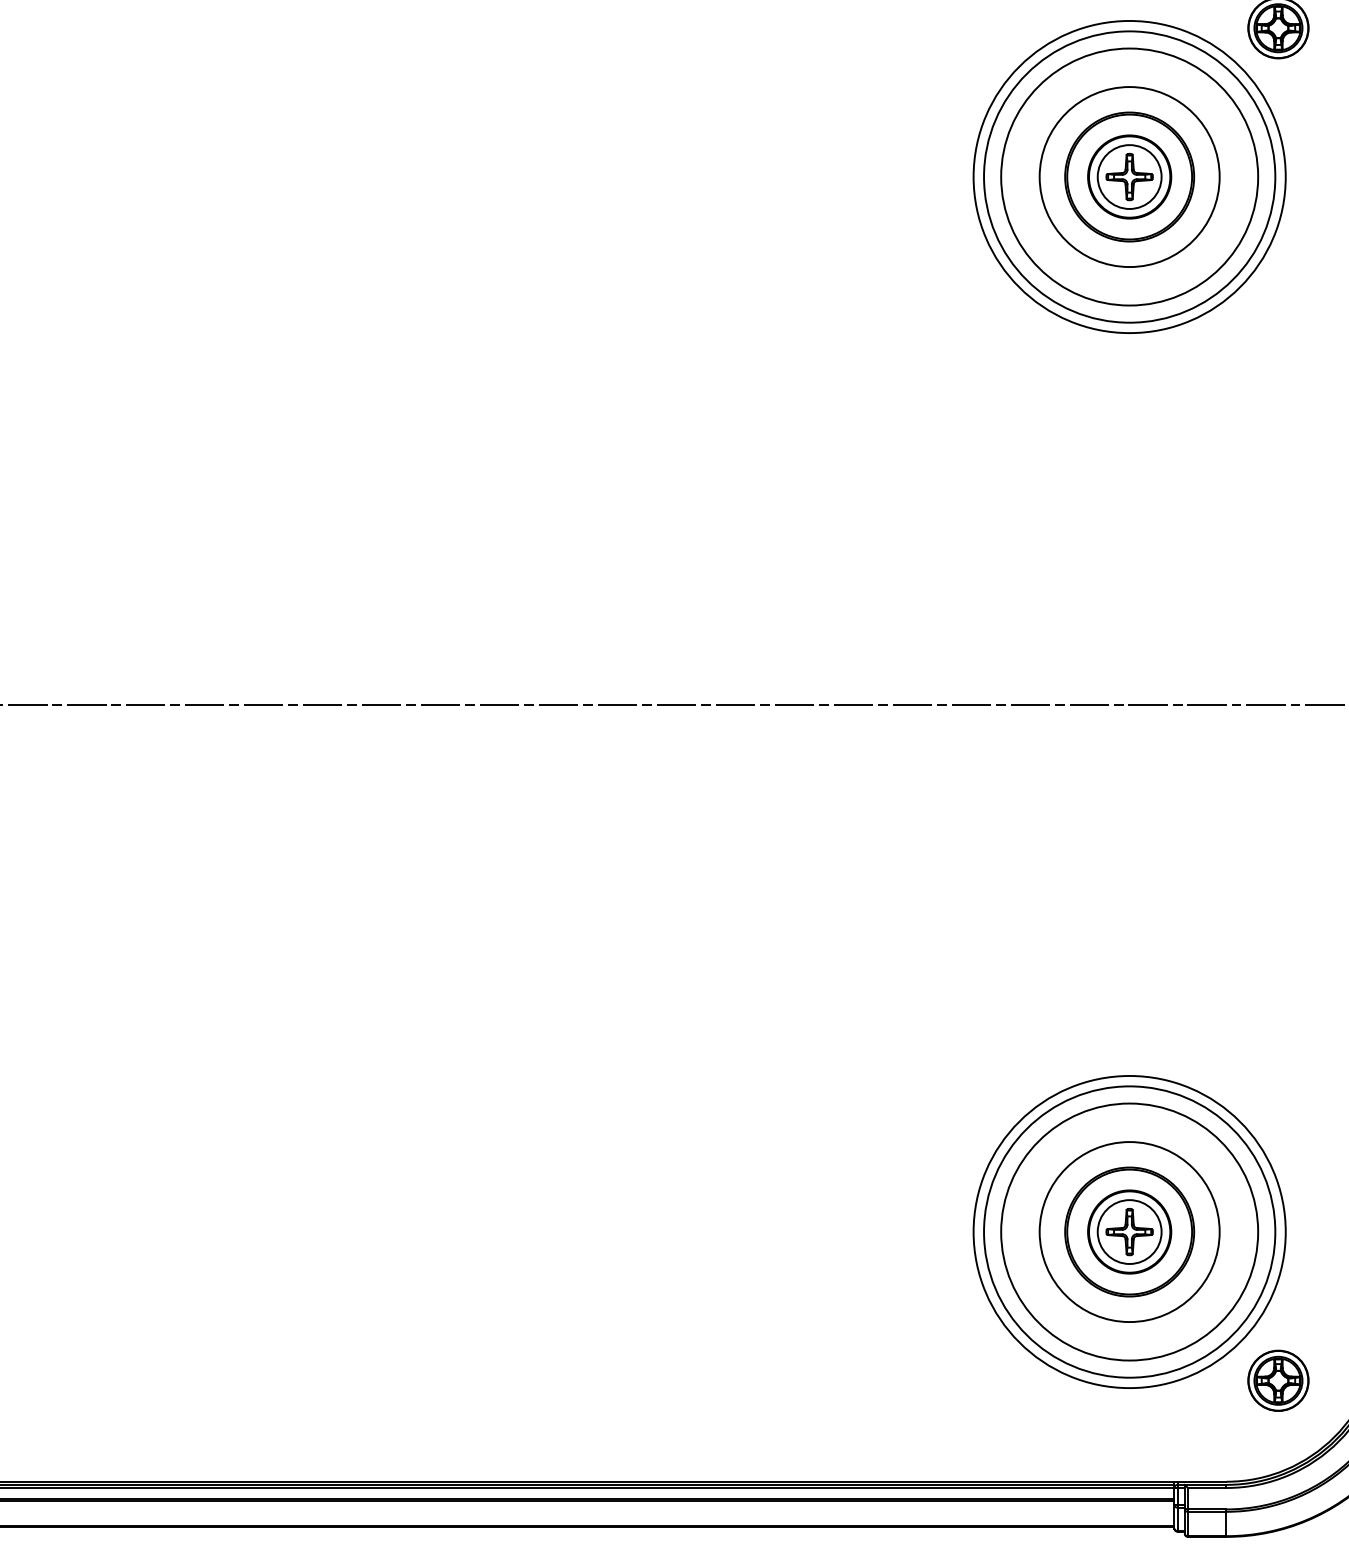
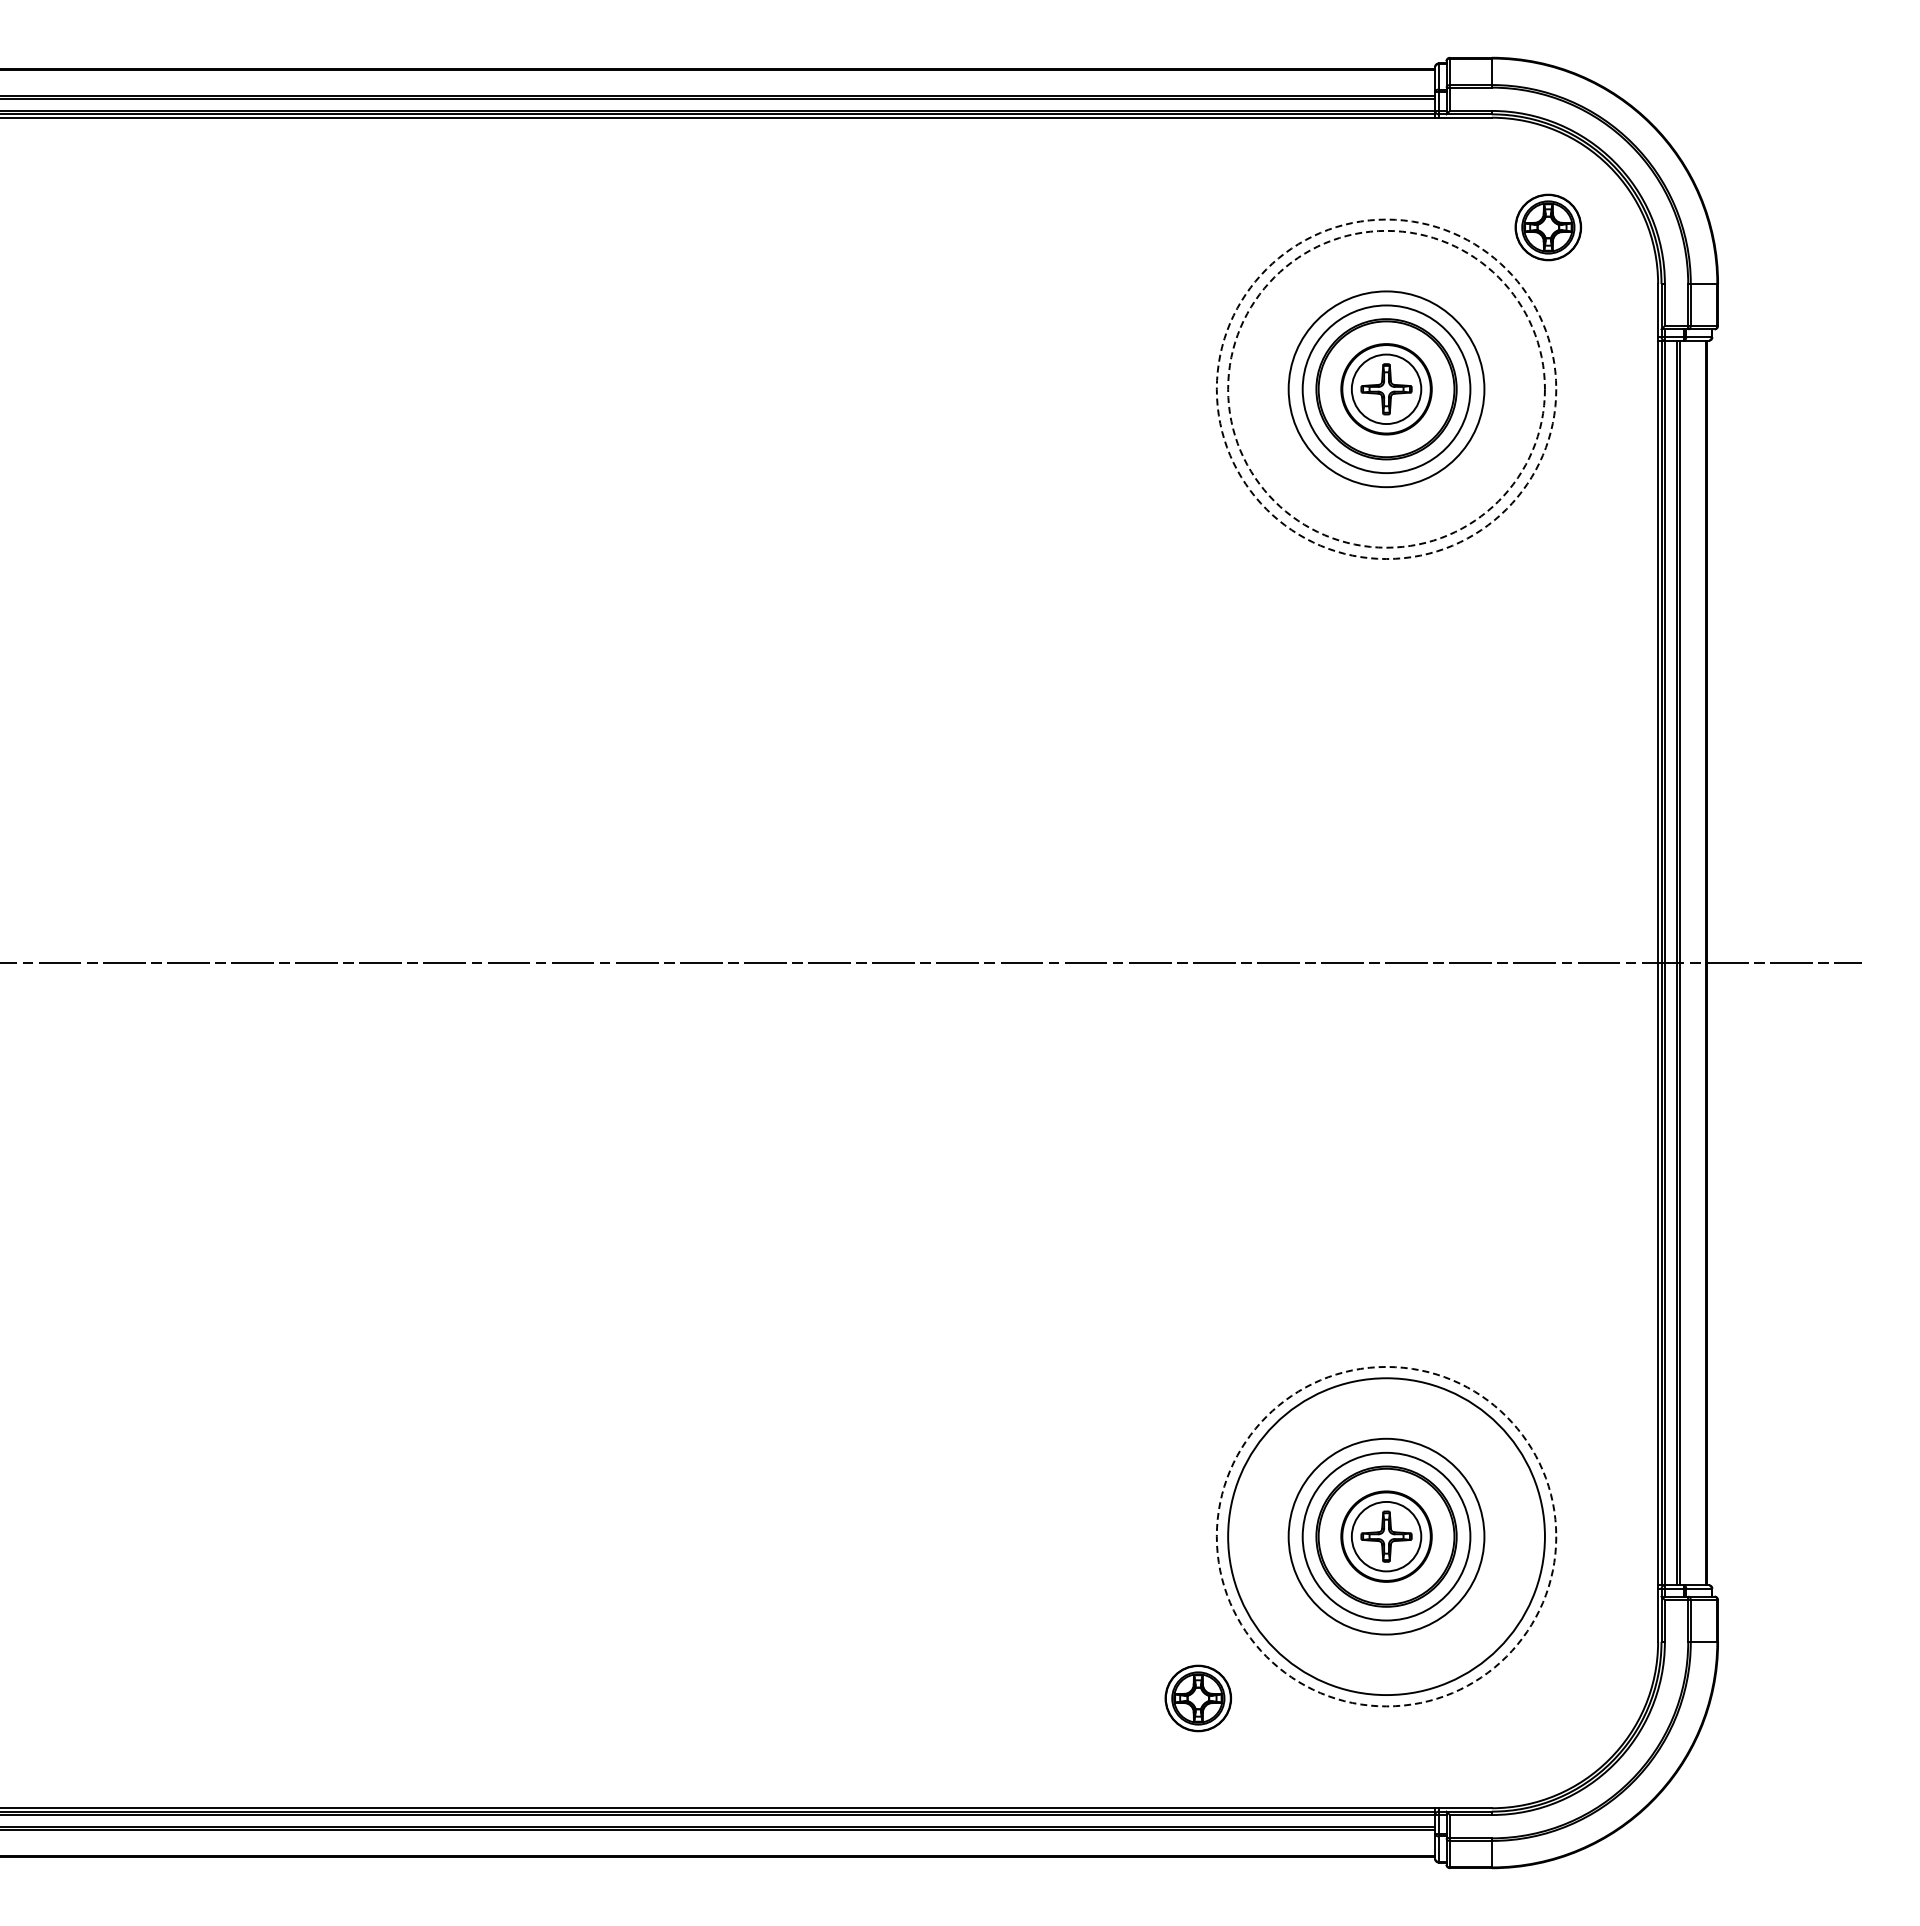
circle: (1129, 176) -> (1386, 388), solid -> dashed
circle: (1129, 177) -> (1386, 389), size x0.6
circle: (1129, 177) -> (1386, 389), solid -> dashed
circle: (1129, 1231) -> (1386, 1536), size x0.6
circle: (1129, 1231) -> (1386, 1536), solid -> dashed
part: (1278, 1380) -> (1198, 1698), moved

